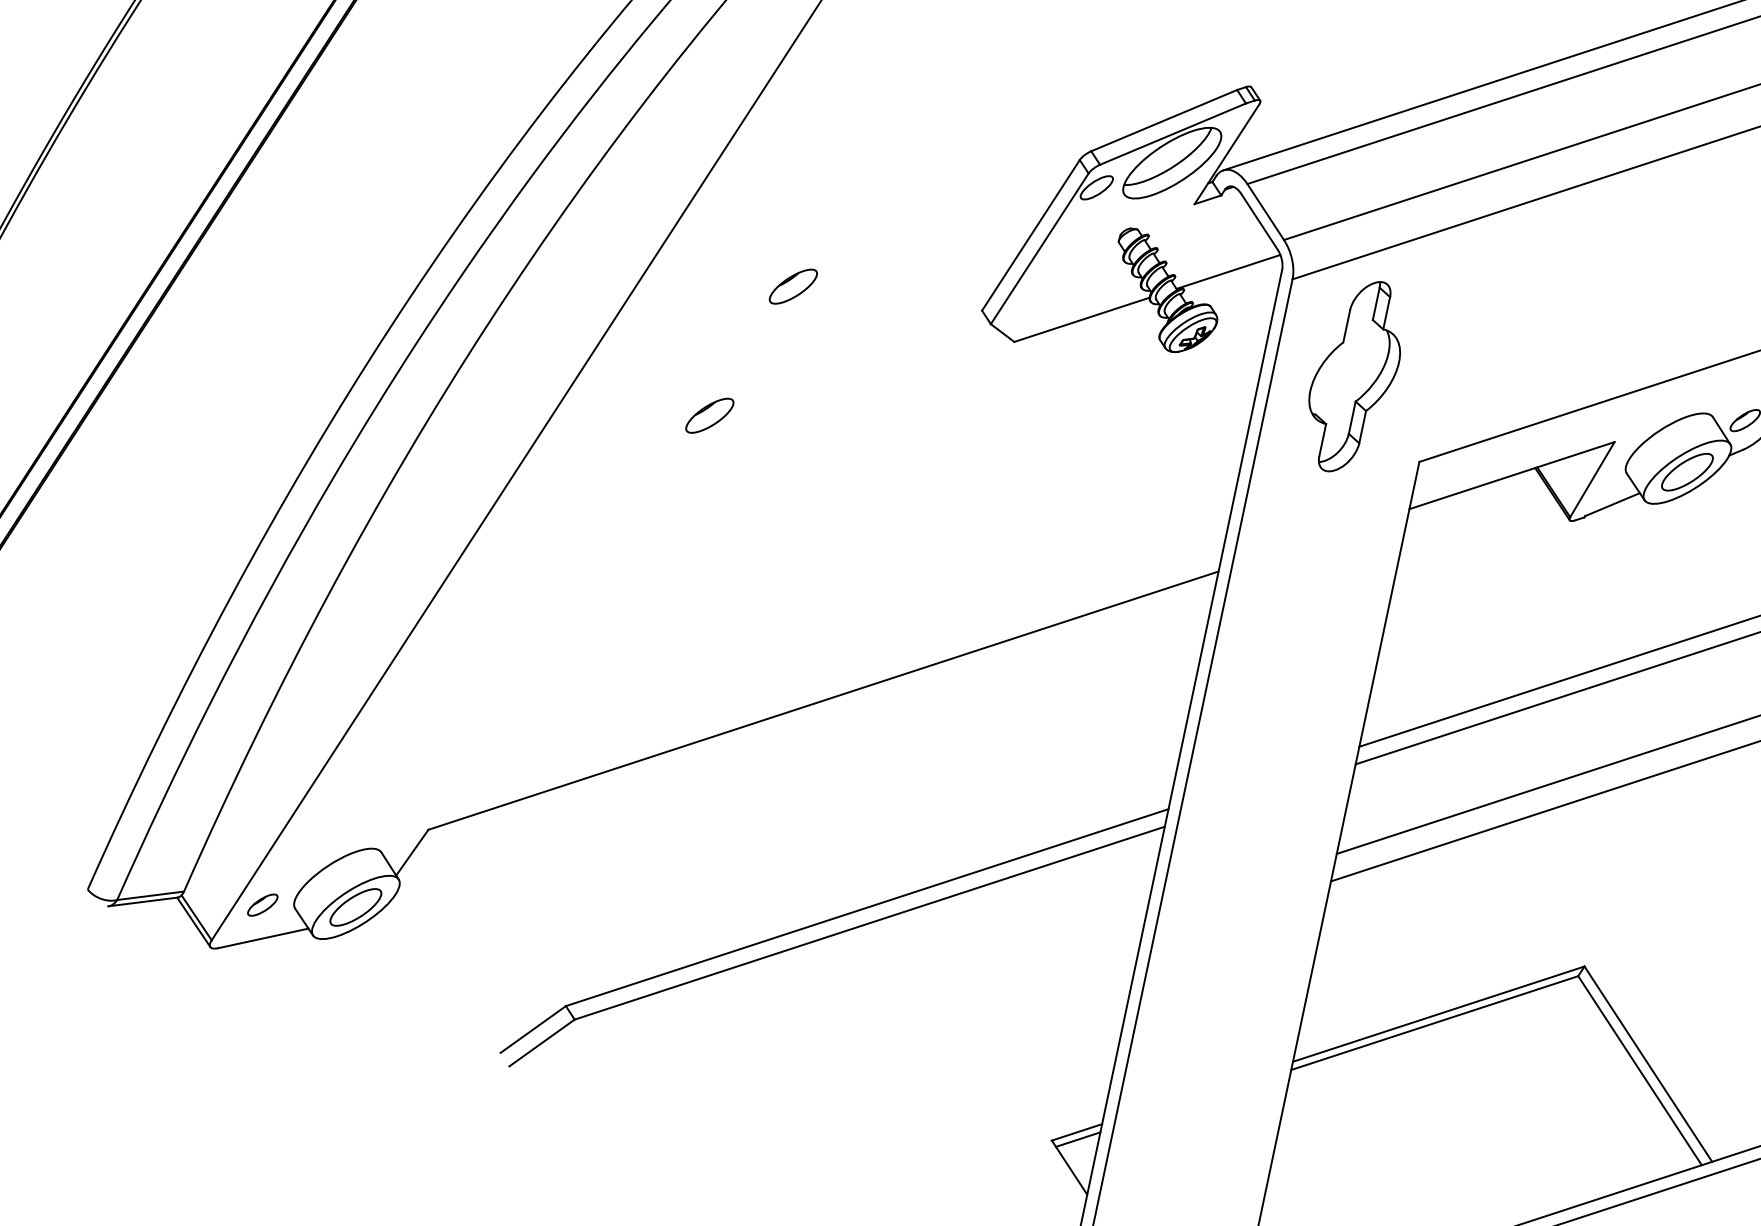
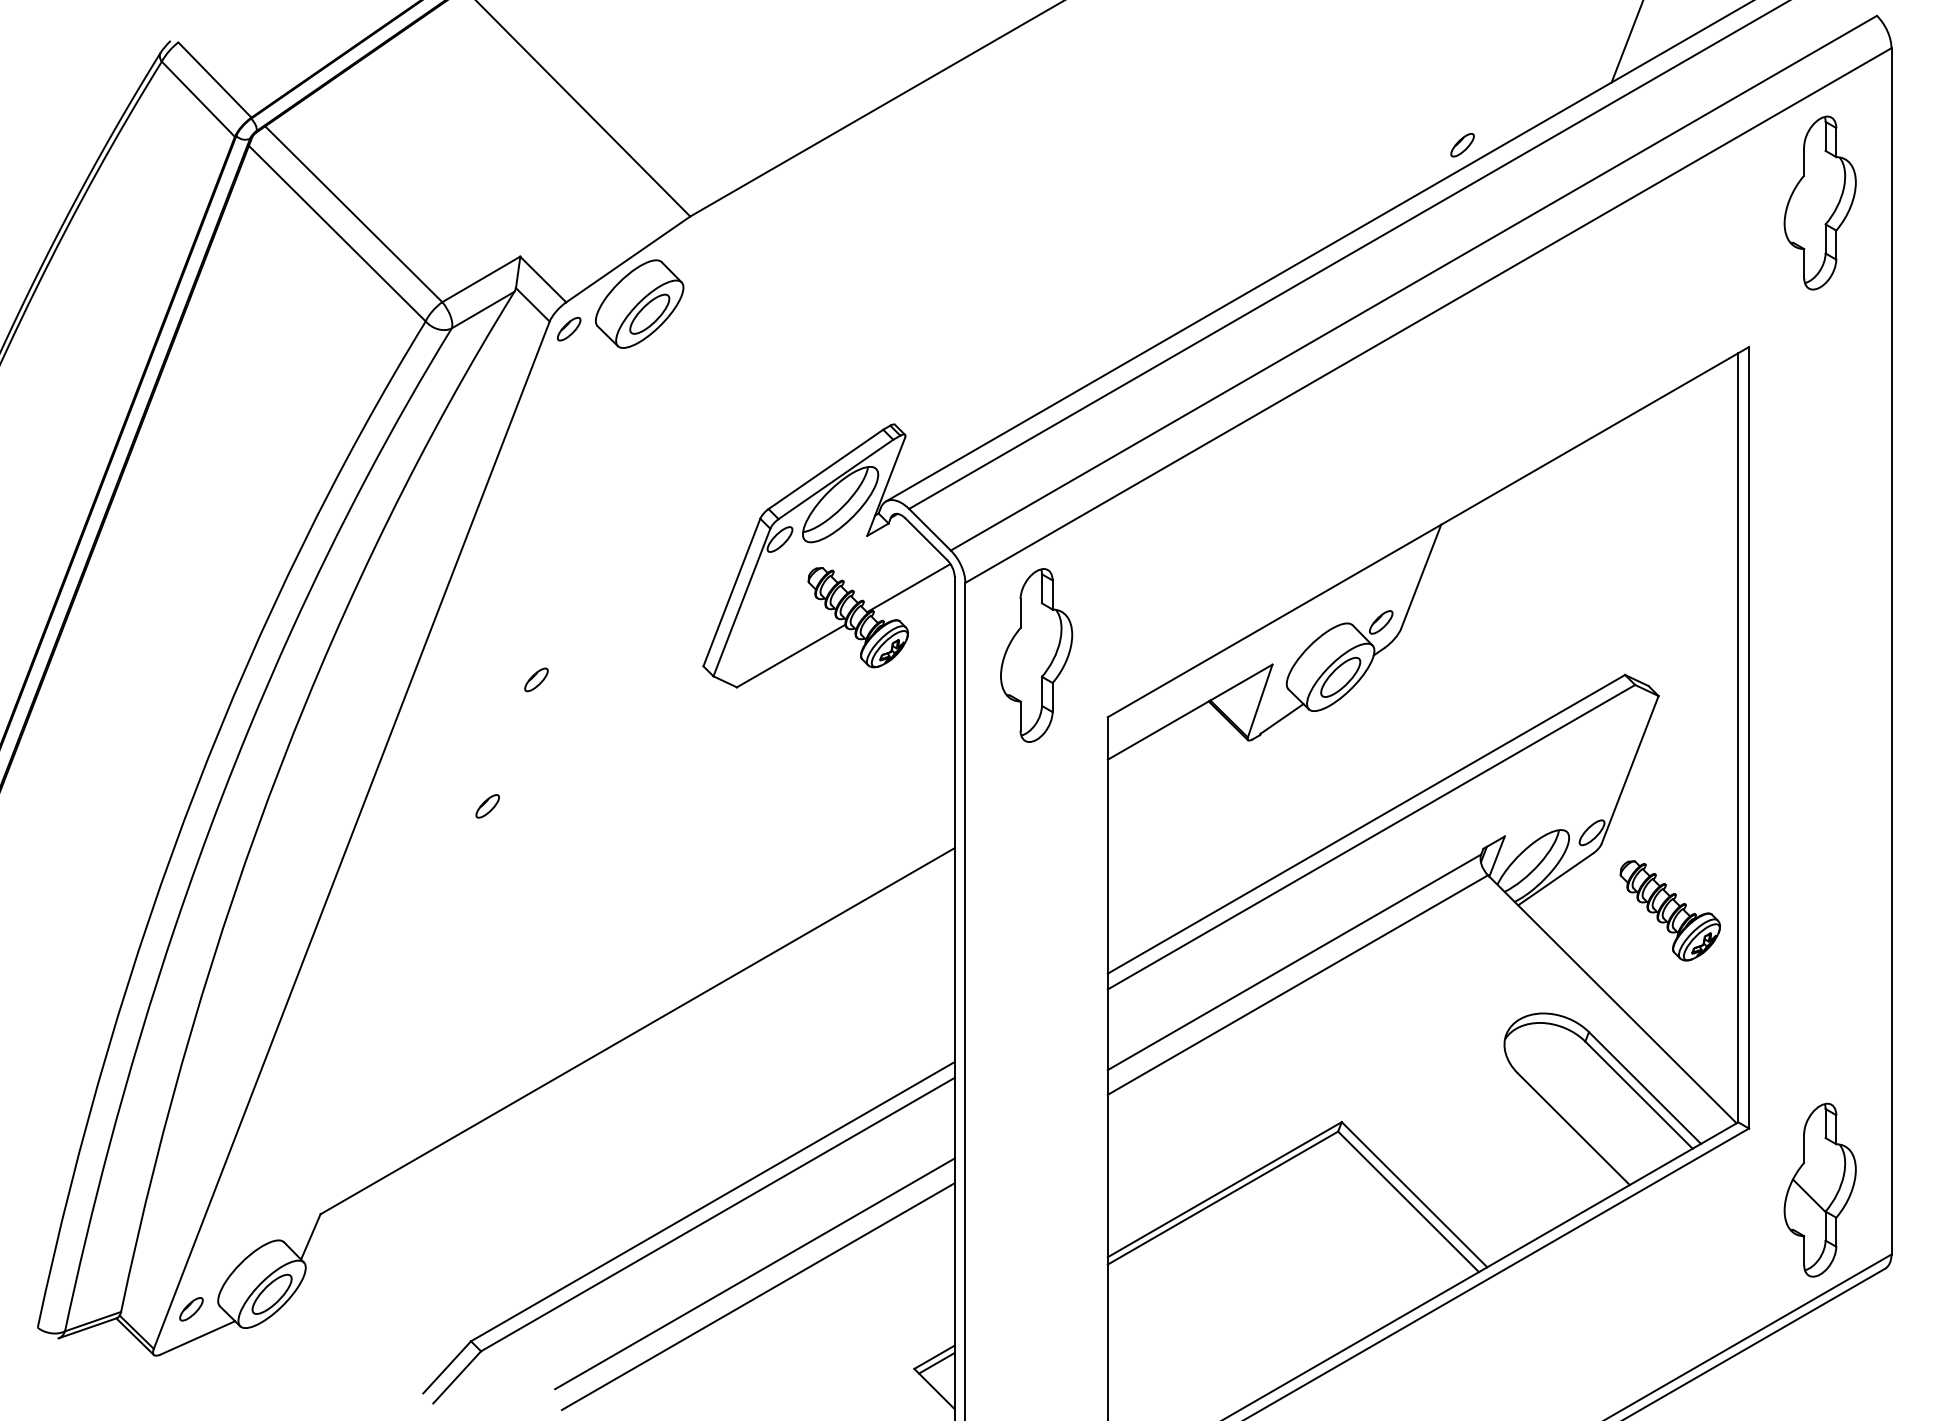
part: (793, 286) -> (536, 679), size x0.62
part: (709, 415) -> (487, 806), size x0.62
line: (896, 997) -> (754, 1273), added
line: (894, 1023) -> (757, 1296), added

